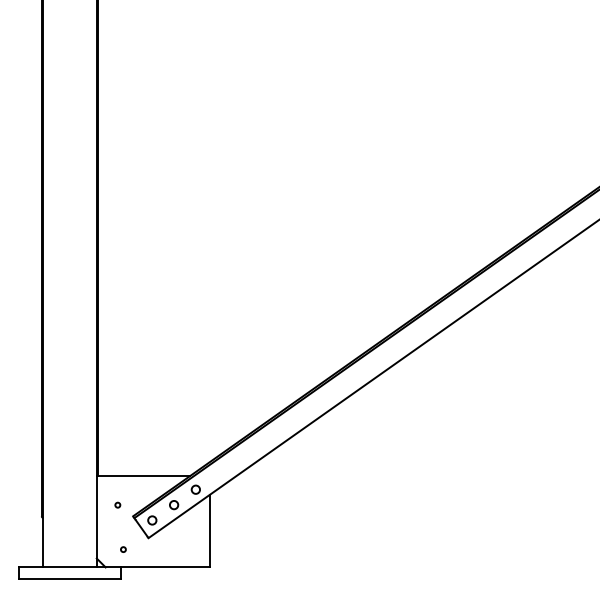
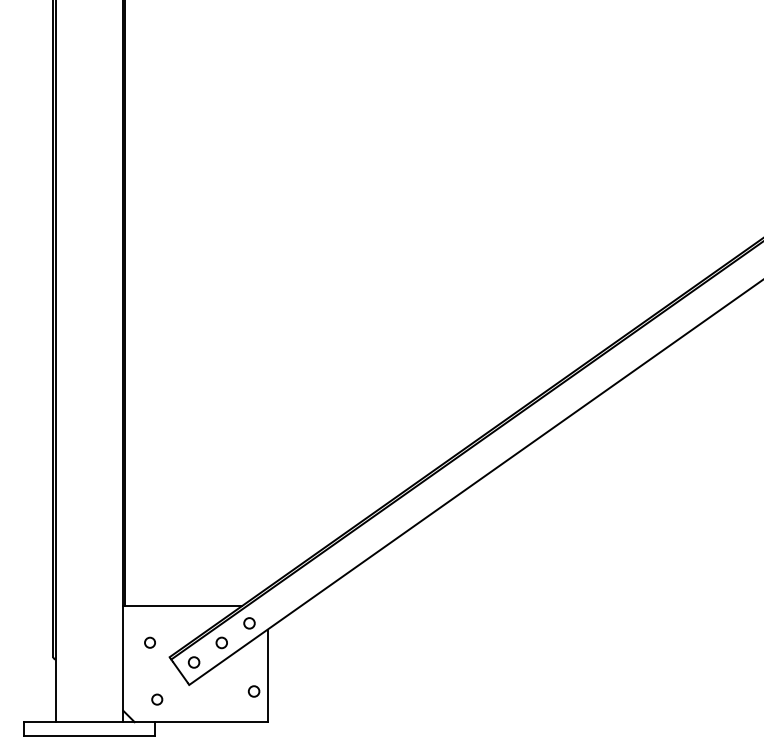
circle: (118, 505) -> (150, 643), size x1.6
circle: (199, 543) -> (253, 691), added
circle: (123, 549) -> (157, 699), size x1.6

